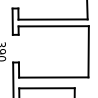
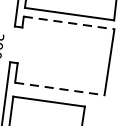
line: (54, 26) -> (70, 23), solid -> dashed
line: (53, 77) -> (59, 88), solid -> dashed

